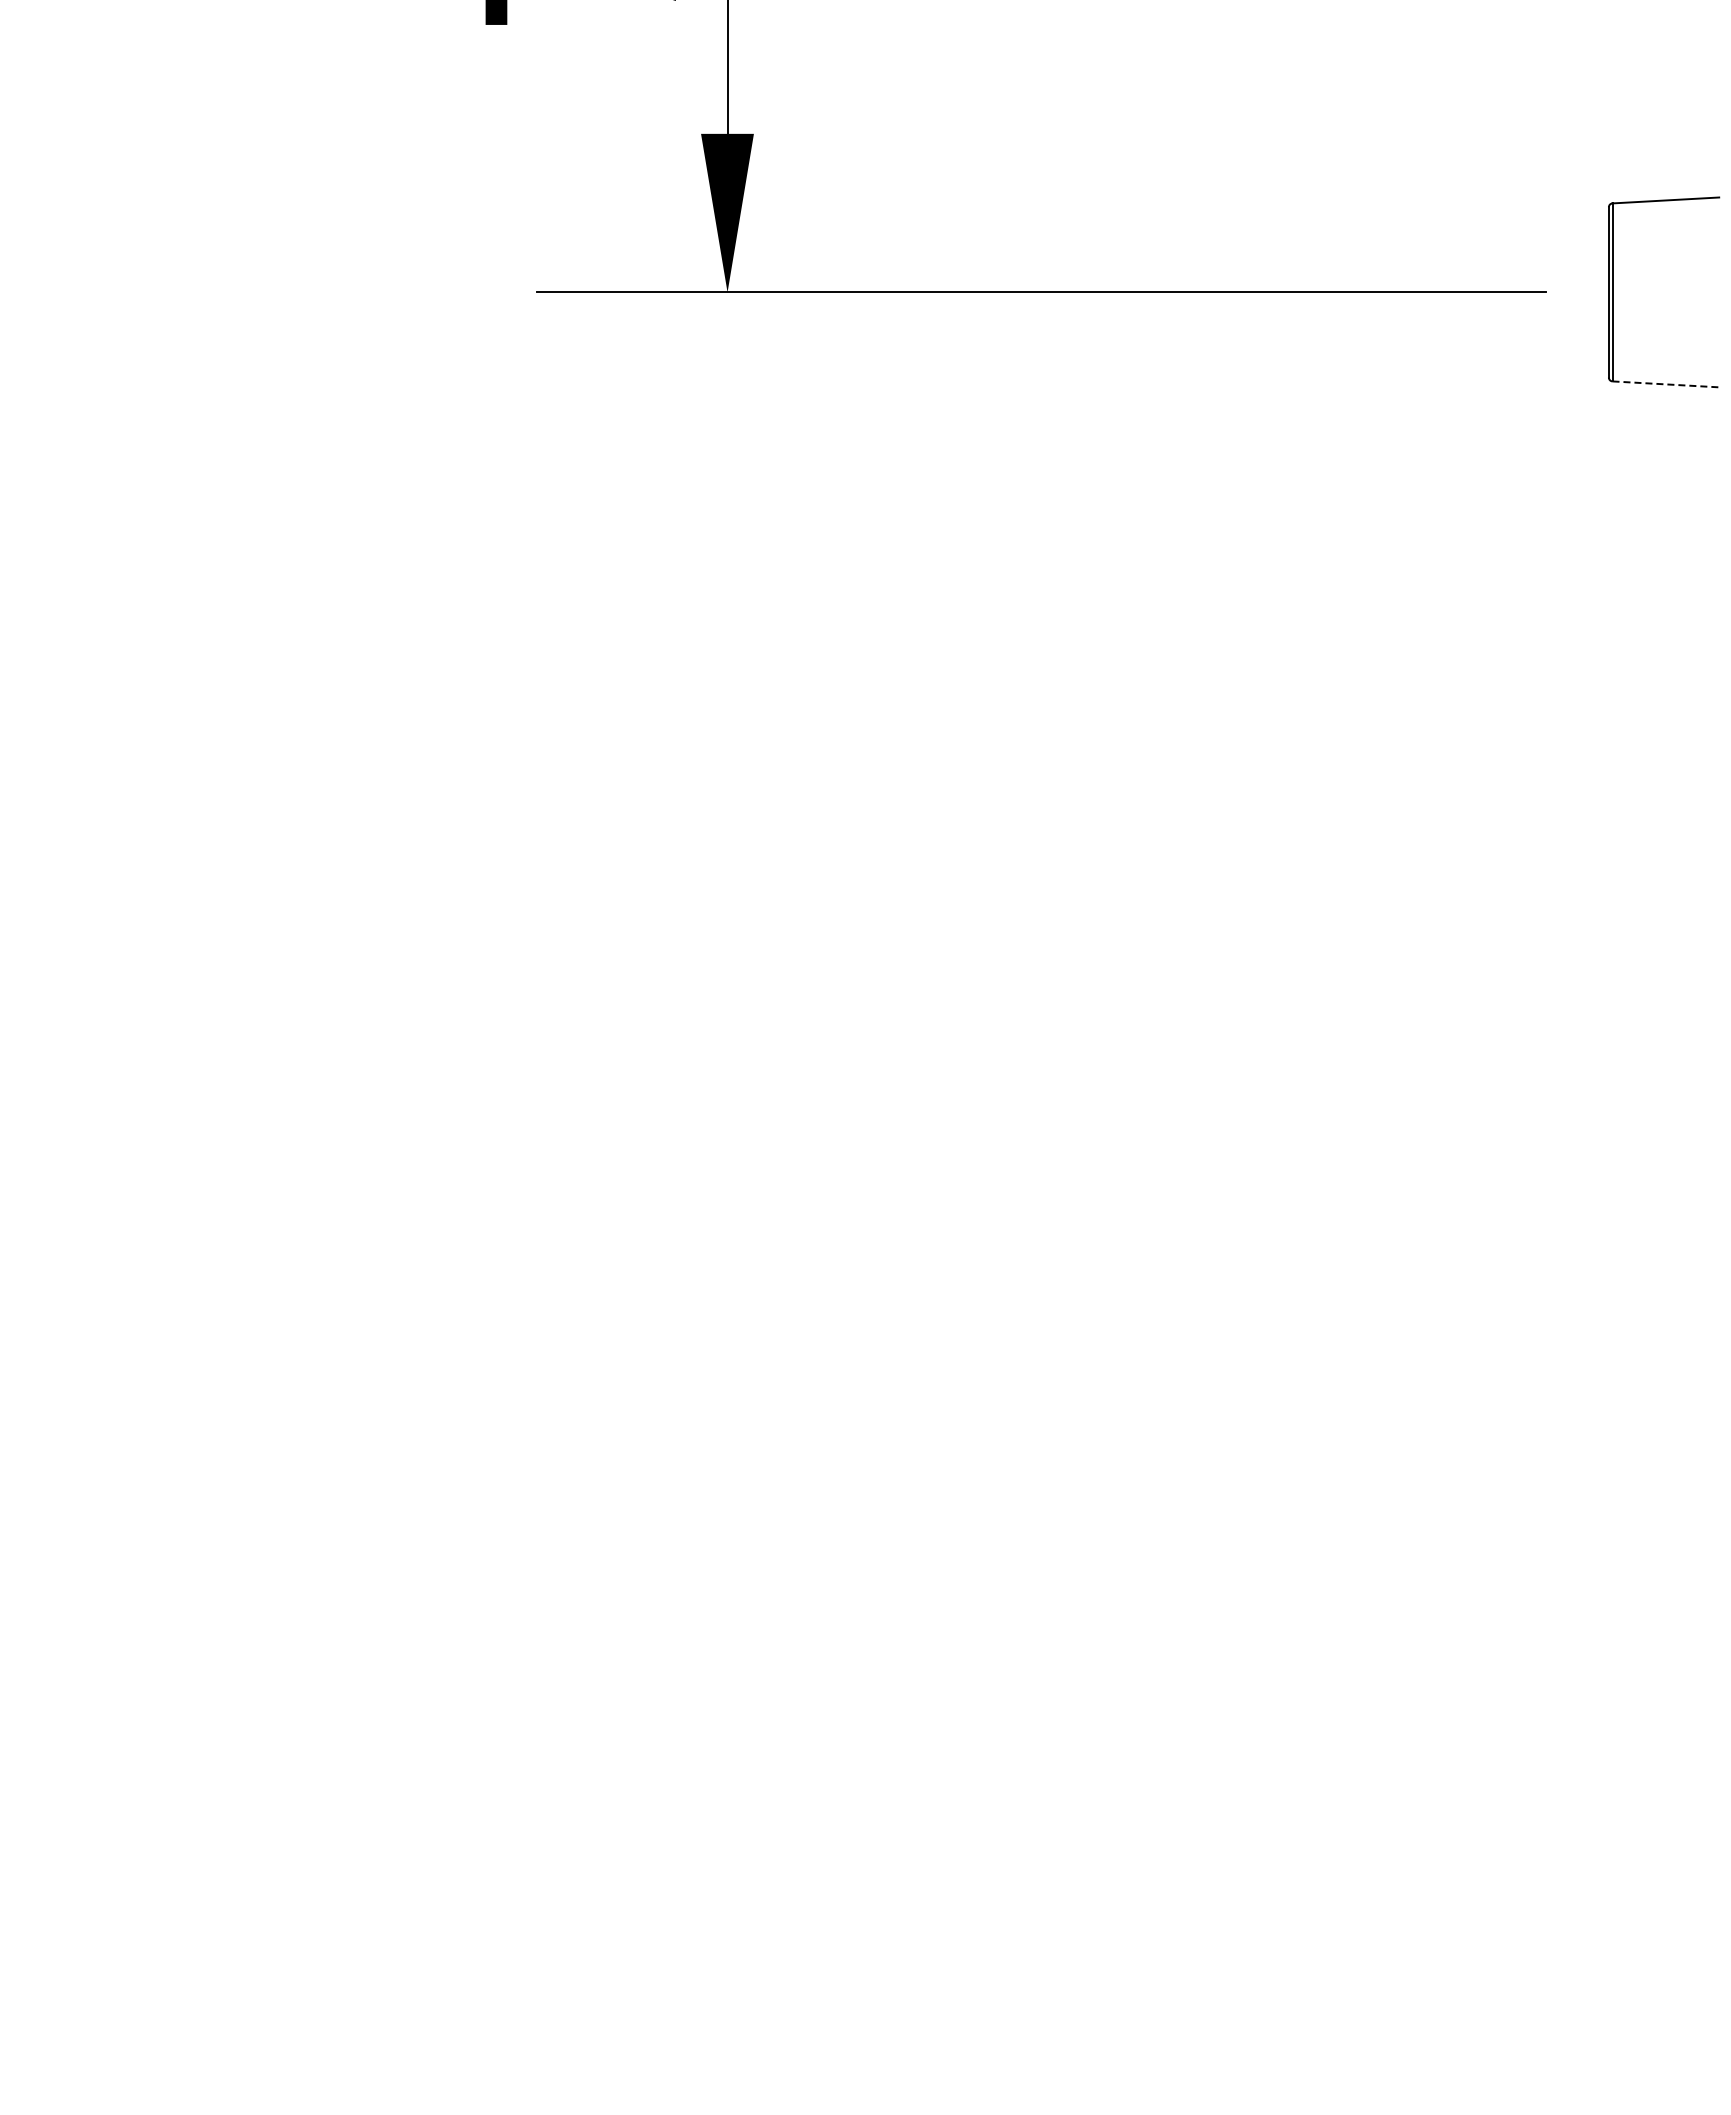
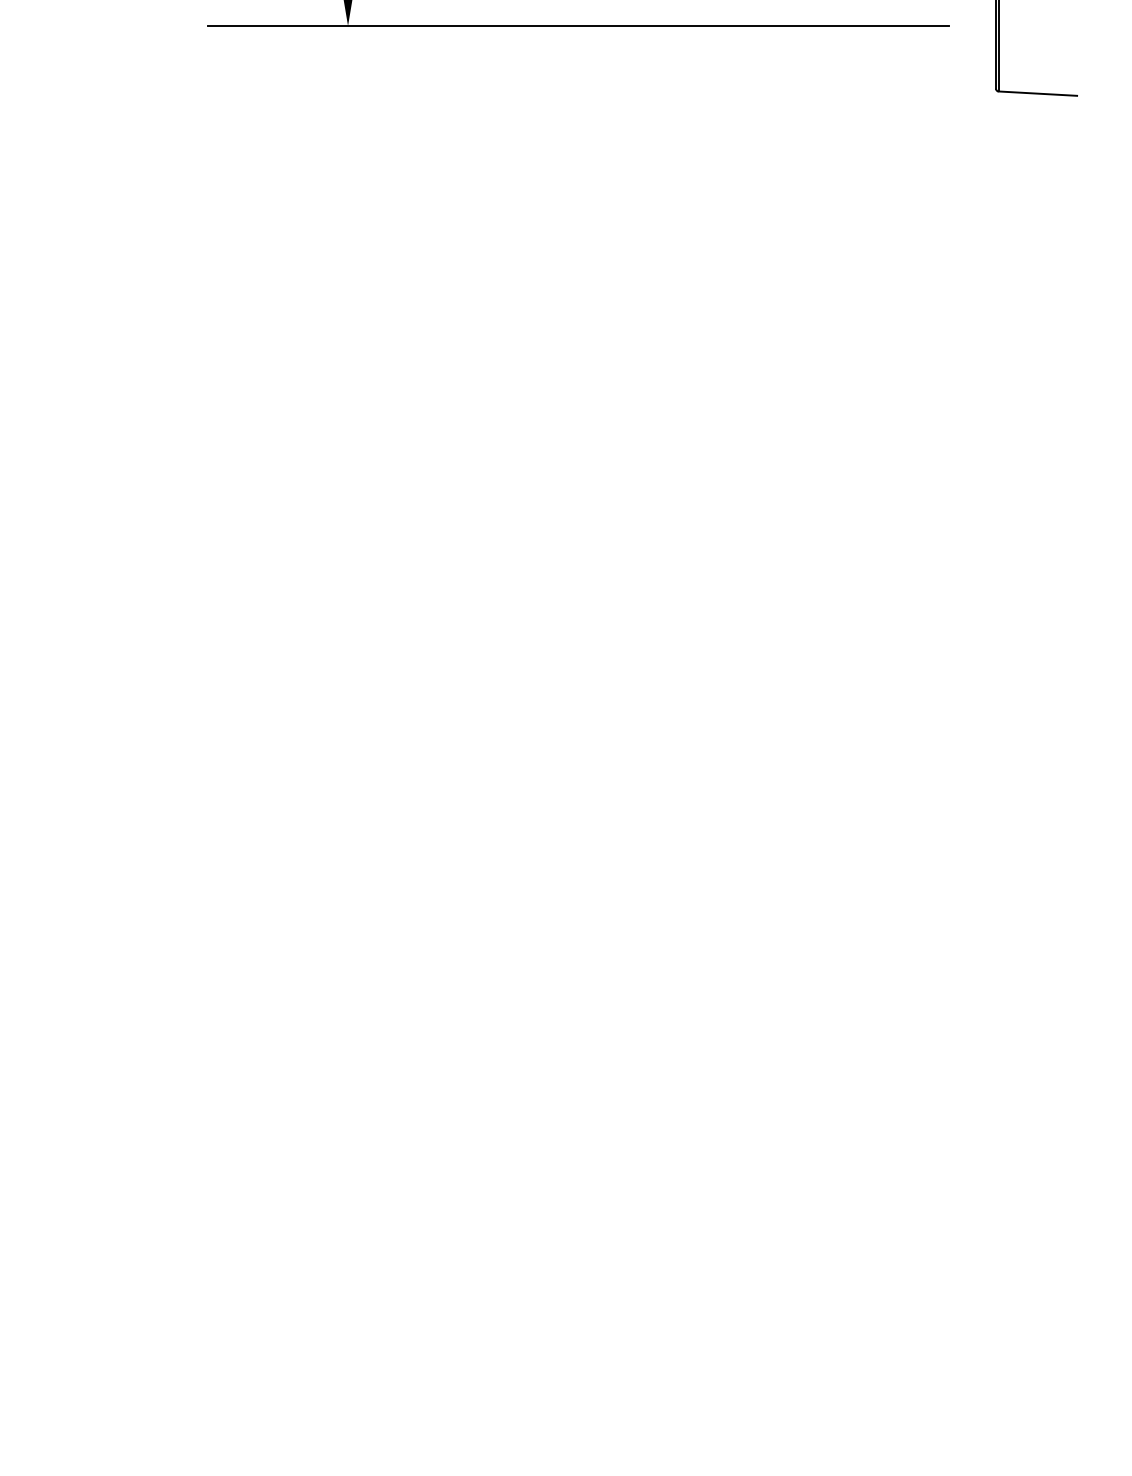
line: (1666, 384) -> (1038, 93), dashed -> solid

